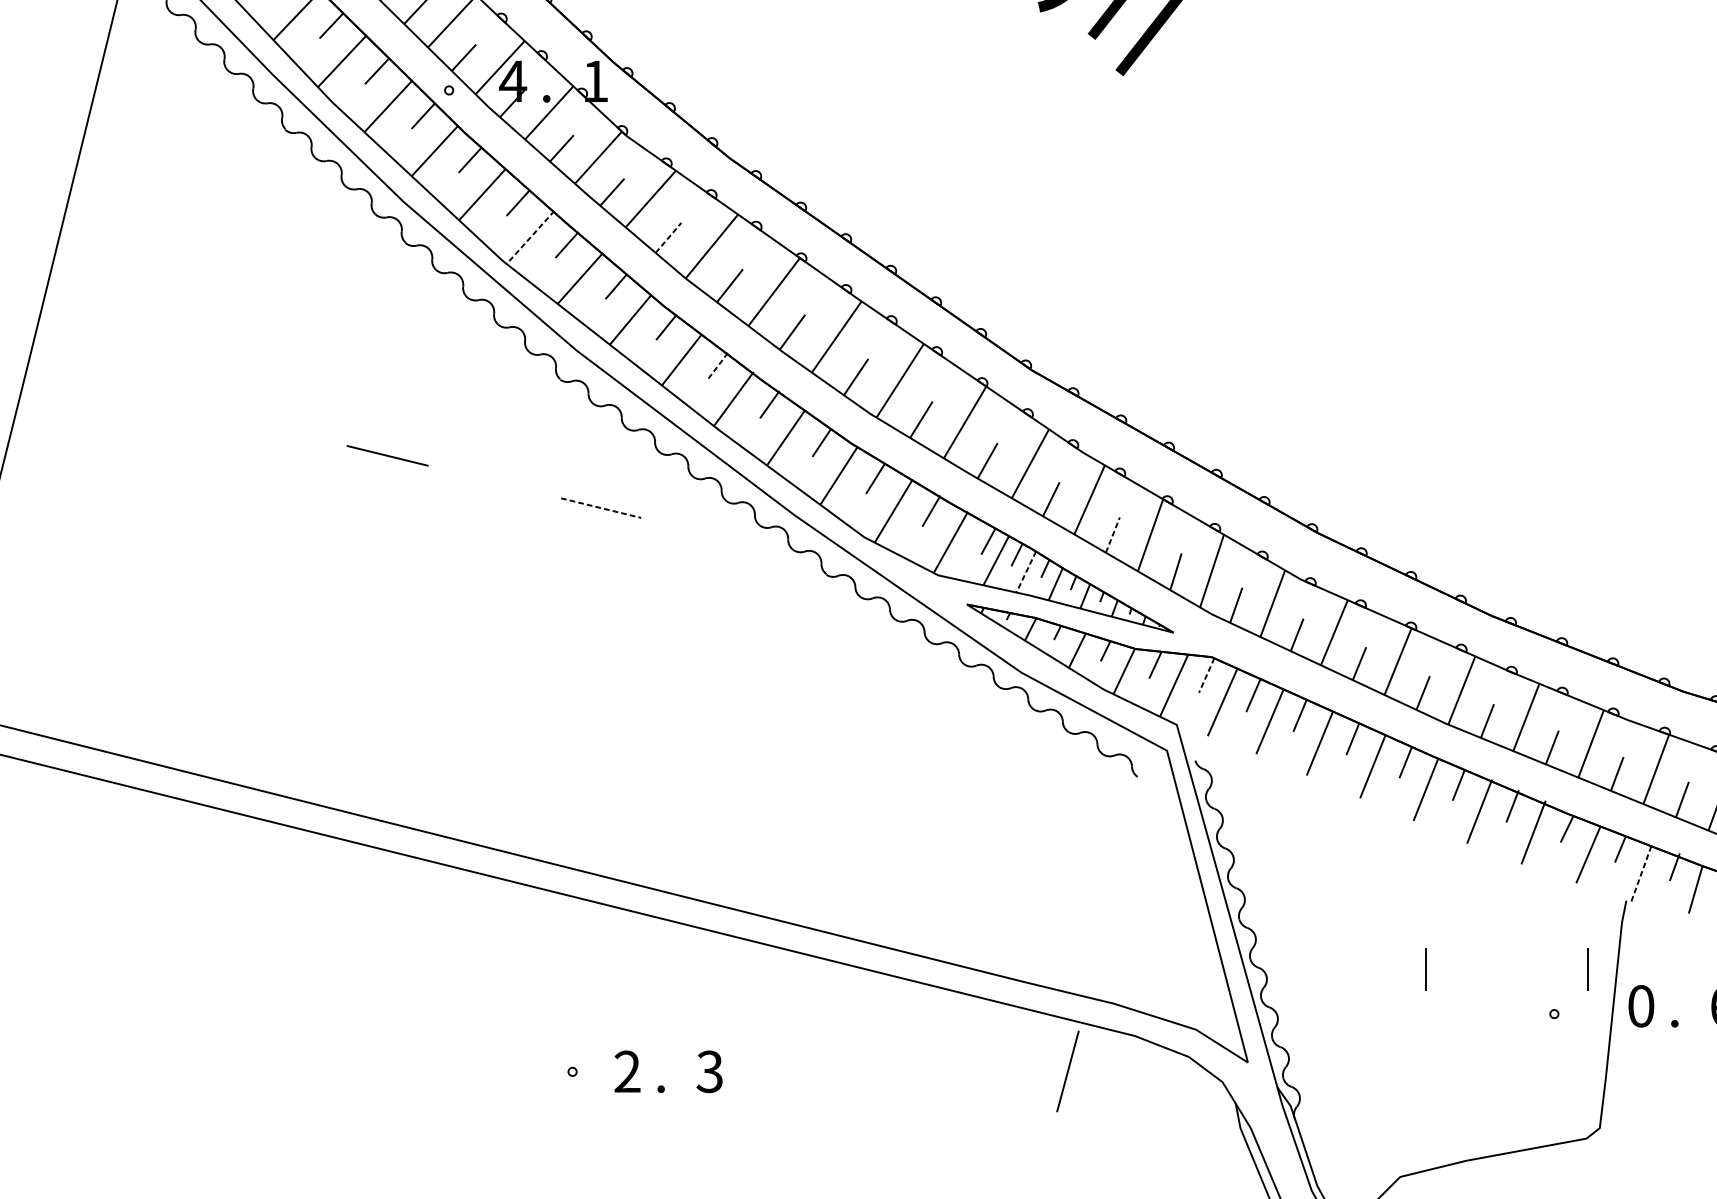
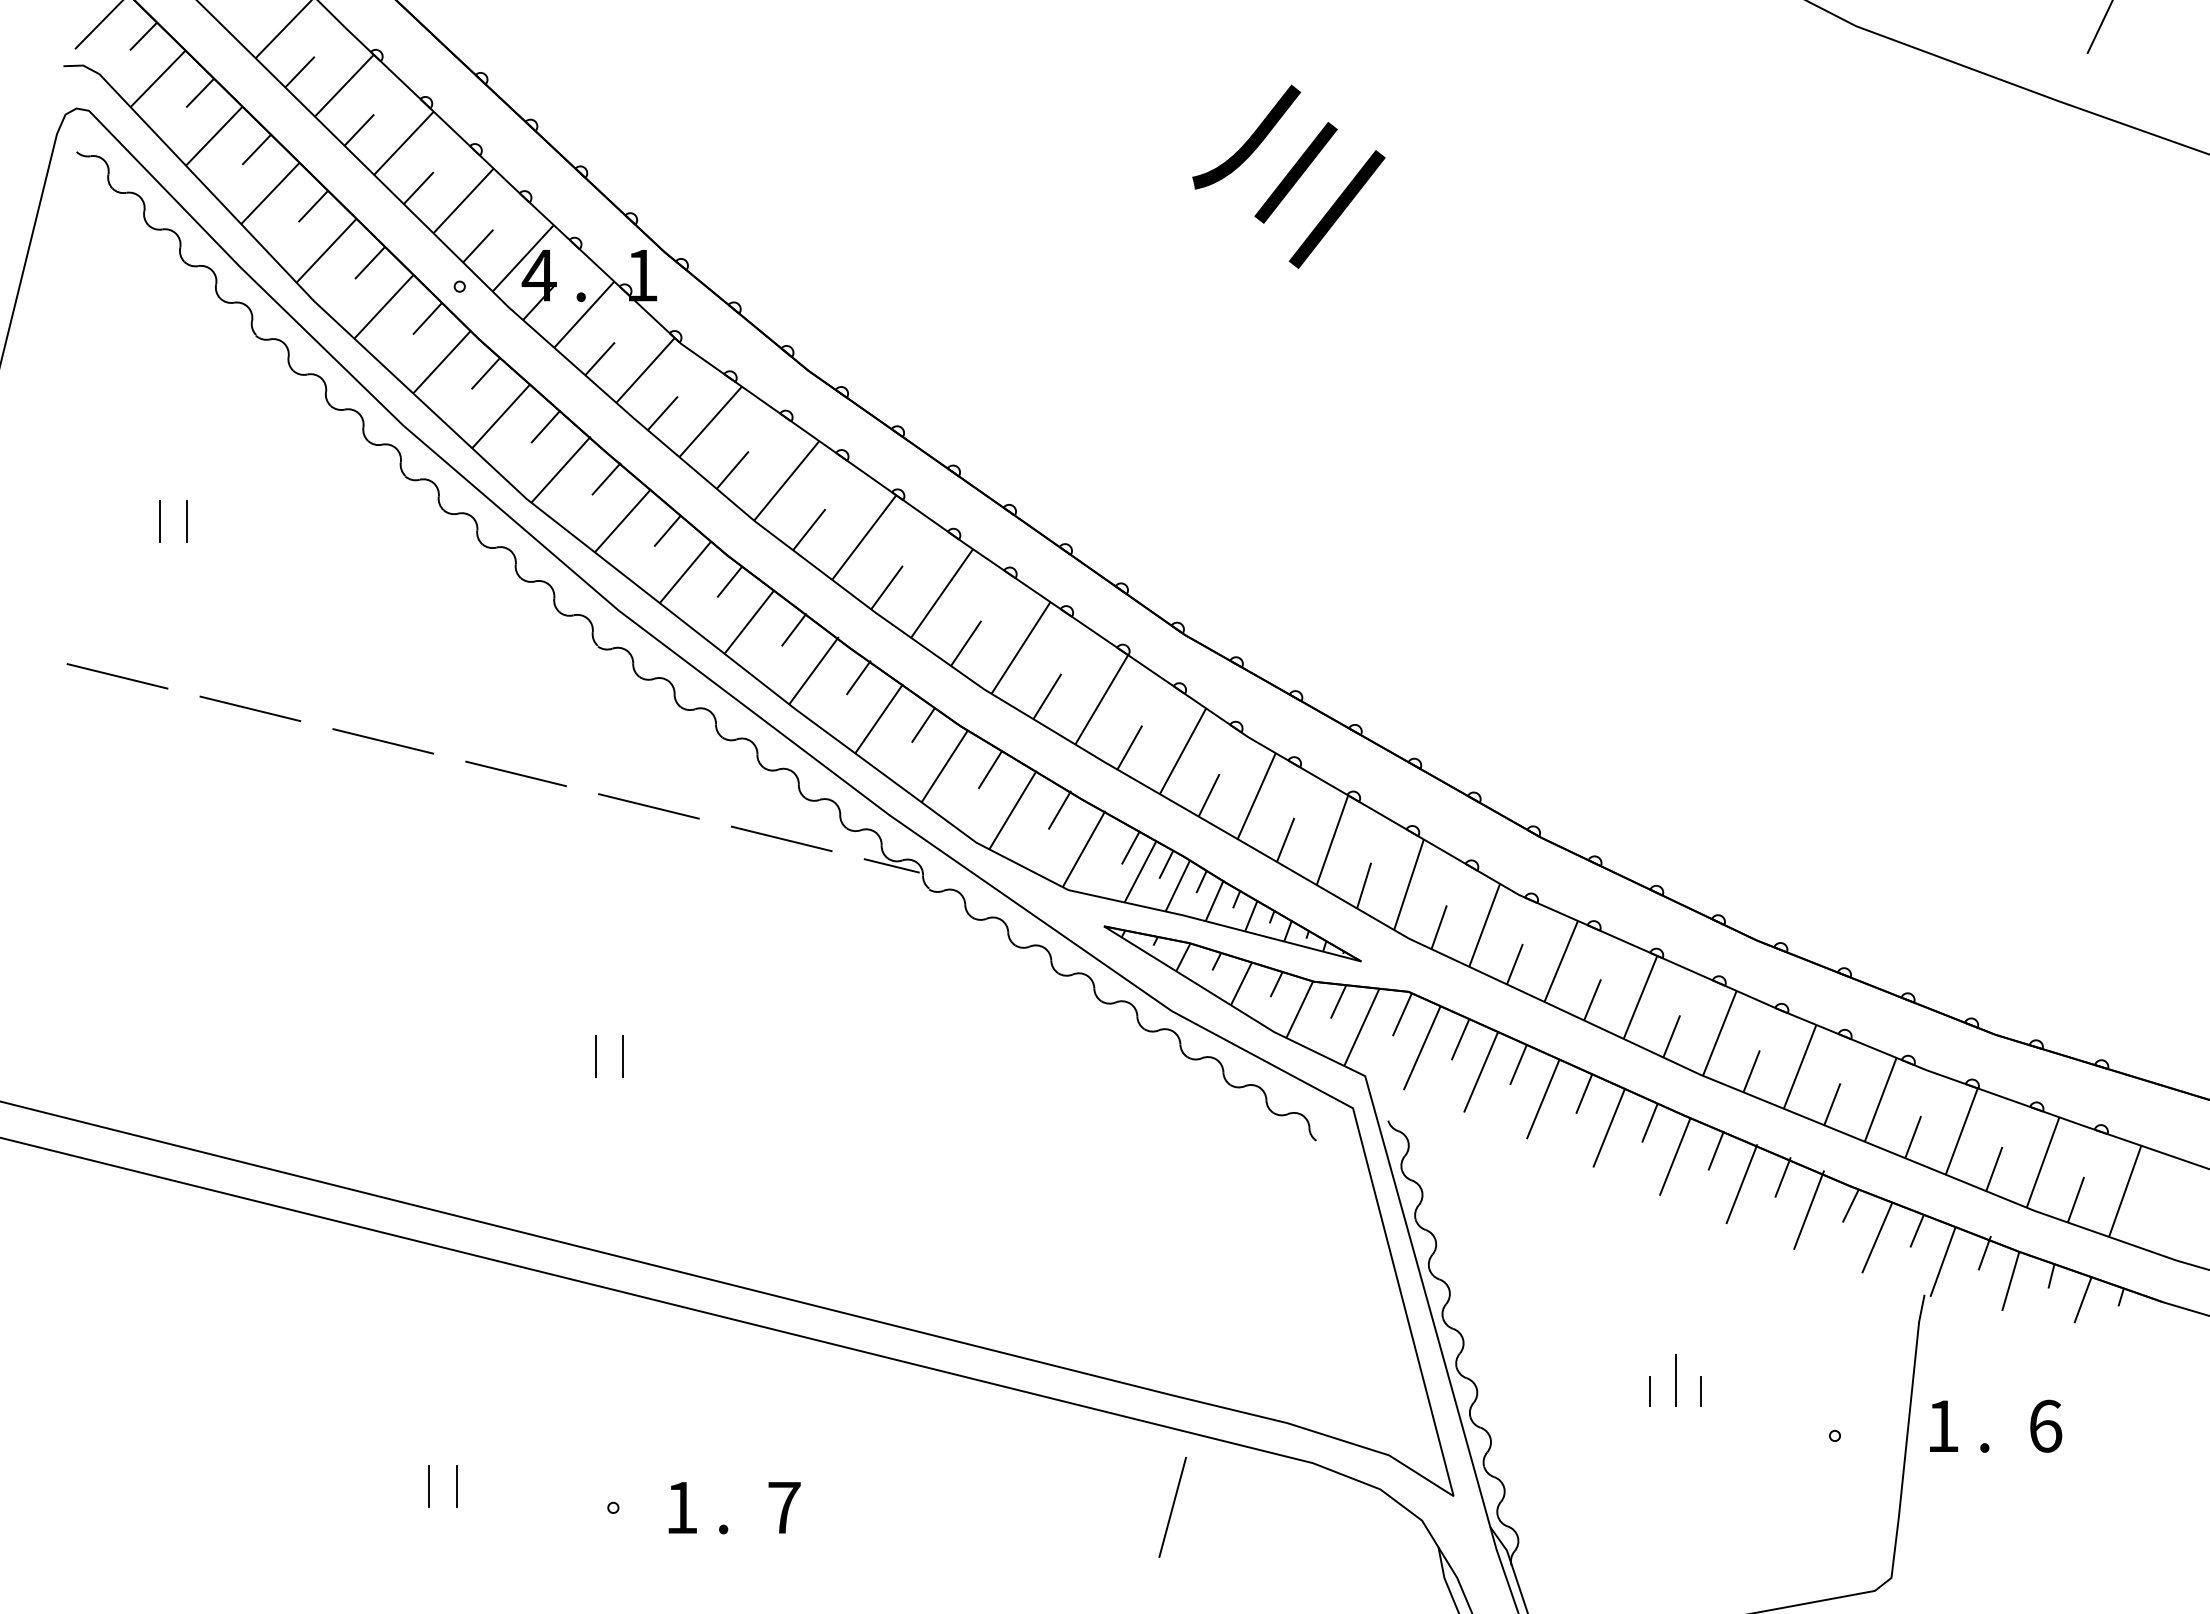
line: (530, 238) -> (560, 470), dashed -> solid
line: (668, 238) -> (732, 470), dashed -> solid
line: (207, 278) -> (159, 520), added
line: (230, 278) -> (187, 520), added
line: (718, 365) -> (794, 629), dashed -> solid
line: (174, 403) -> (117, 676), added
line: (280, 429) -> (250, 708), added
line: (493, 481) -> (515, 773), added
line: (601, 508) -> (649, 806), dashed -> solid
line: (707, 533) -> (781, 838), added
line: (1112, 535) -> (1285, 840), dashed -> solid
line: (796, 555) -> (891, 865), added
line: (1025, 572) -> (1177, 886), dashed -> solid
line: (1206, 675) -> (1402, 1014), dashed -> solid
line: (558, 709) -> (595, 1056), added
line: (580, 709) -> (623, 1056), added
line: (1640, 874) -> (1942, 1262), dashed -> solid
line: (1587, 969) -> (1876, 1380), removed
line: (1405, 978) -> (1649, 1391), added
line: (1447, 978) -> (1701, 1391), added
text: (1641, 1005) -> (1943, 1425), 0 -> 1
line: (424, 1053) -> (429, 1485), added
line: (446, 1053) -> (456, 1485), added
line: (1067, 1070) -> (1172, 1506), moved
text: (627, 1071) -> (681, 1507), 2 -> 1
text: (709, 1071) -> (783, 1507), 3 -> 7

